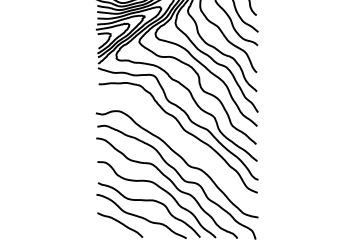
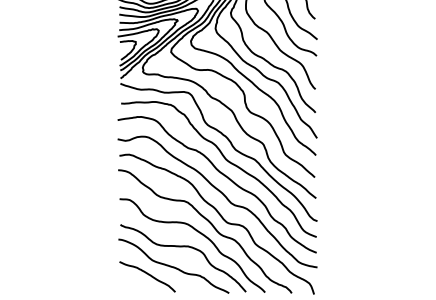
curve: (180, 141) -> (221, 174), added

